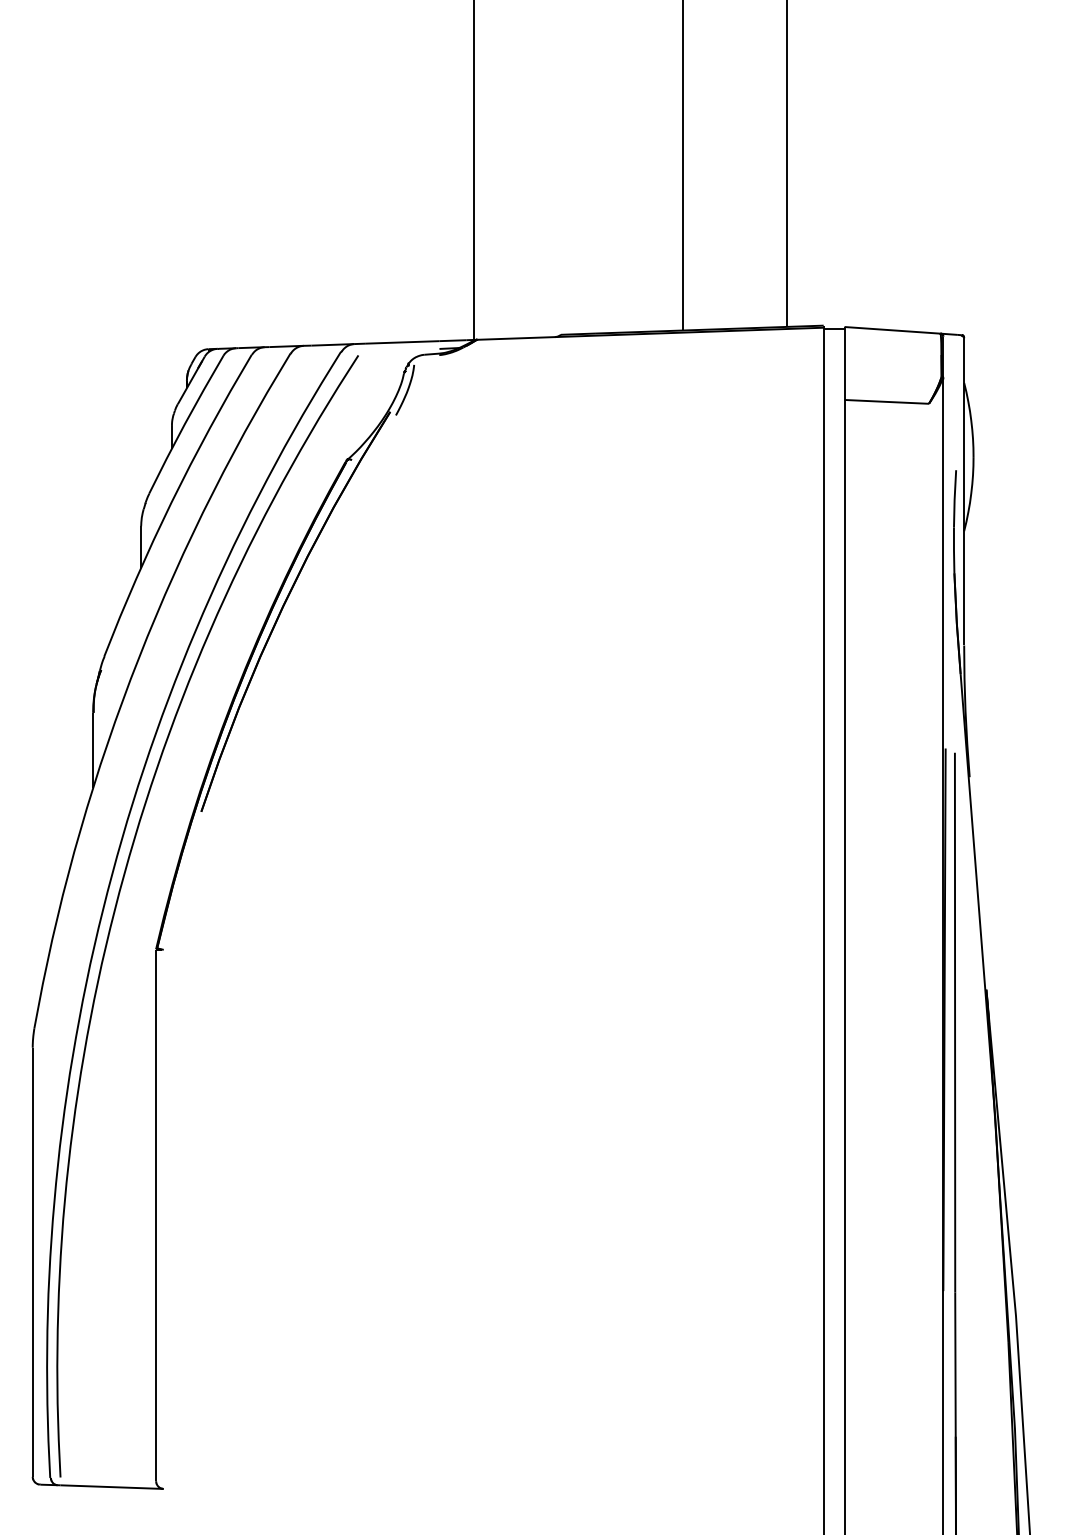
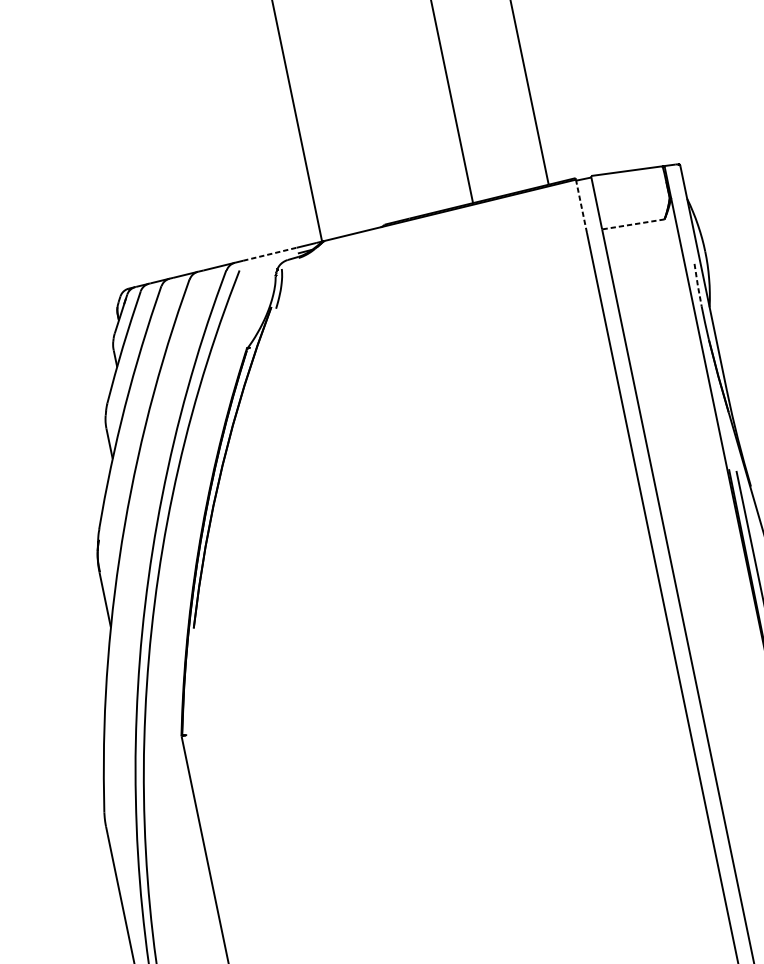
line: (402, 342) -> (269, 254), solid -> dashed
line: (823, 363) -> (581, 205), solid -> dashed
line: (887, 401) -> (633, 224), solid -> dashed
line: (954, 499) -> (697, 285), solid -> dashed

